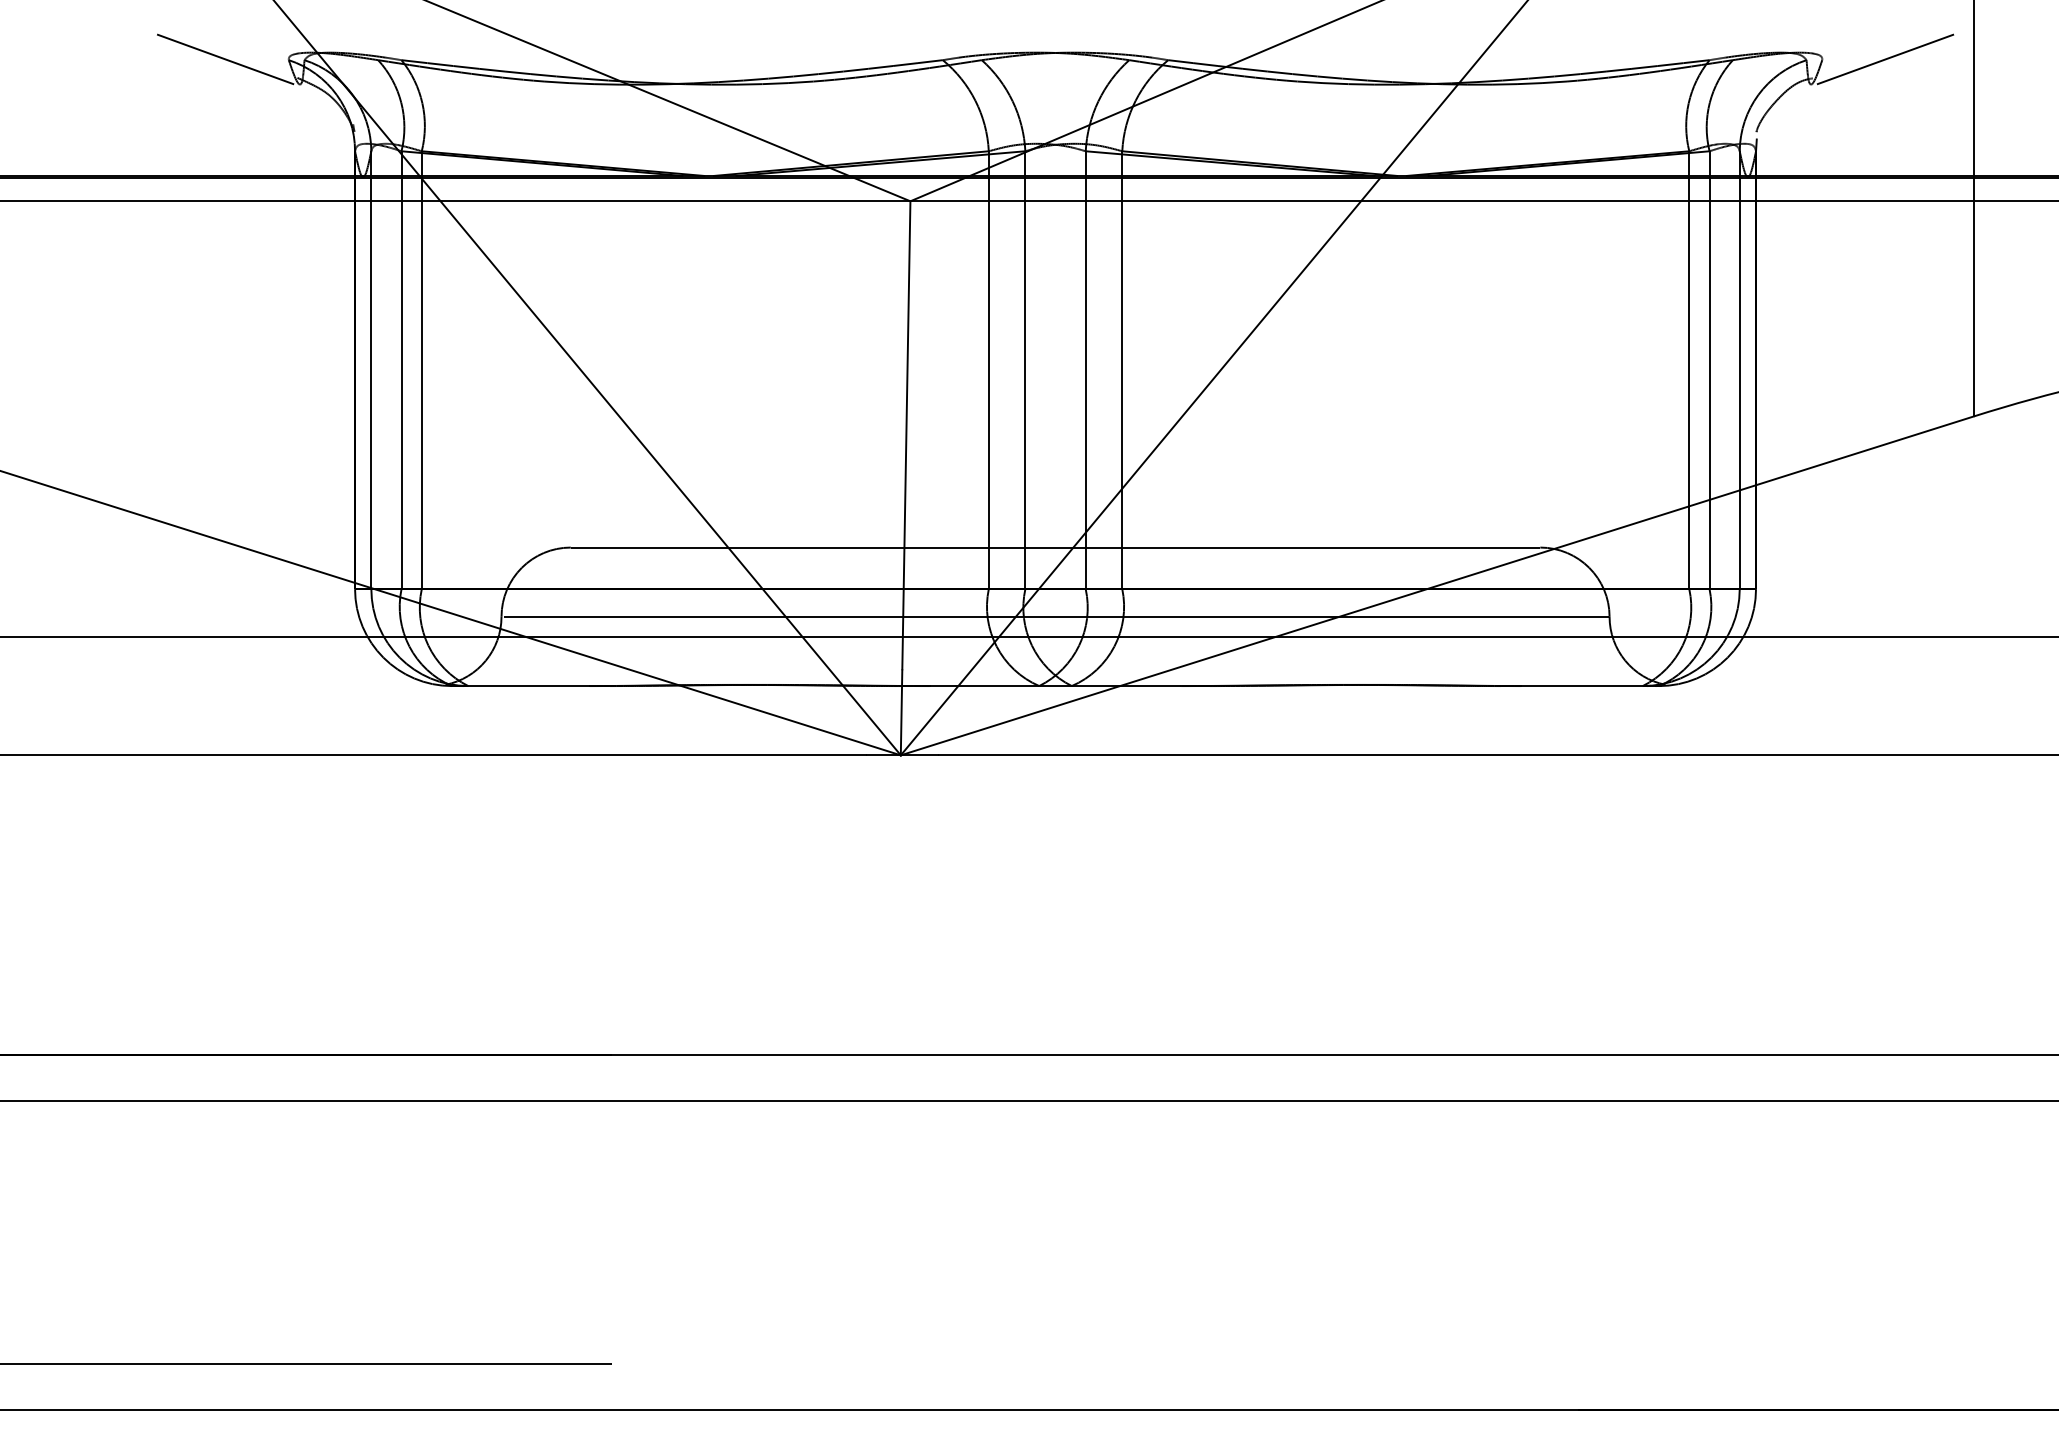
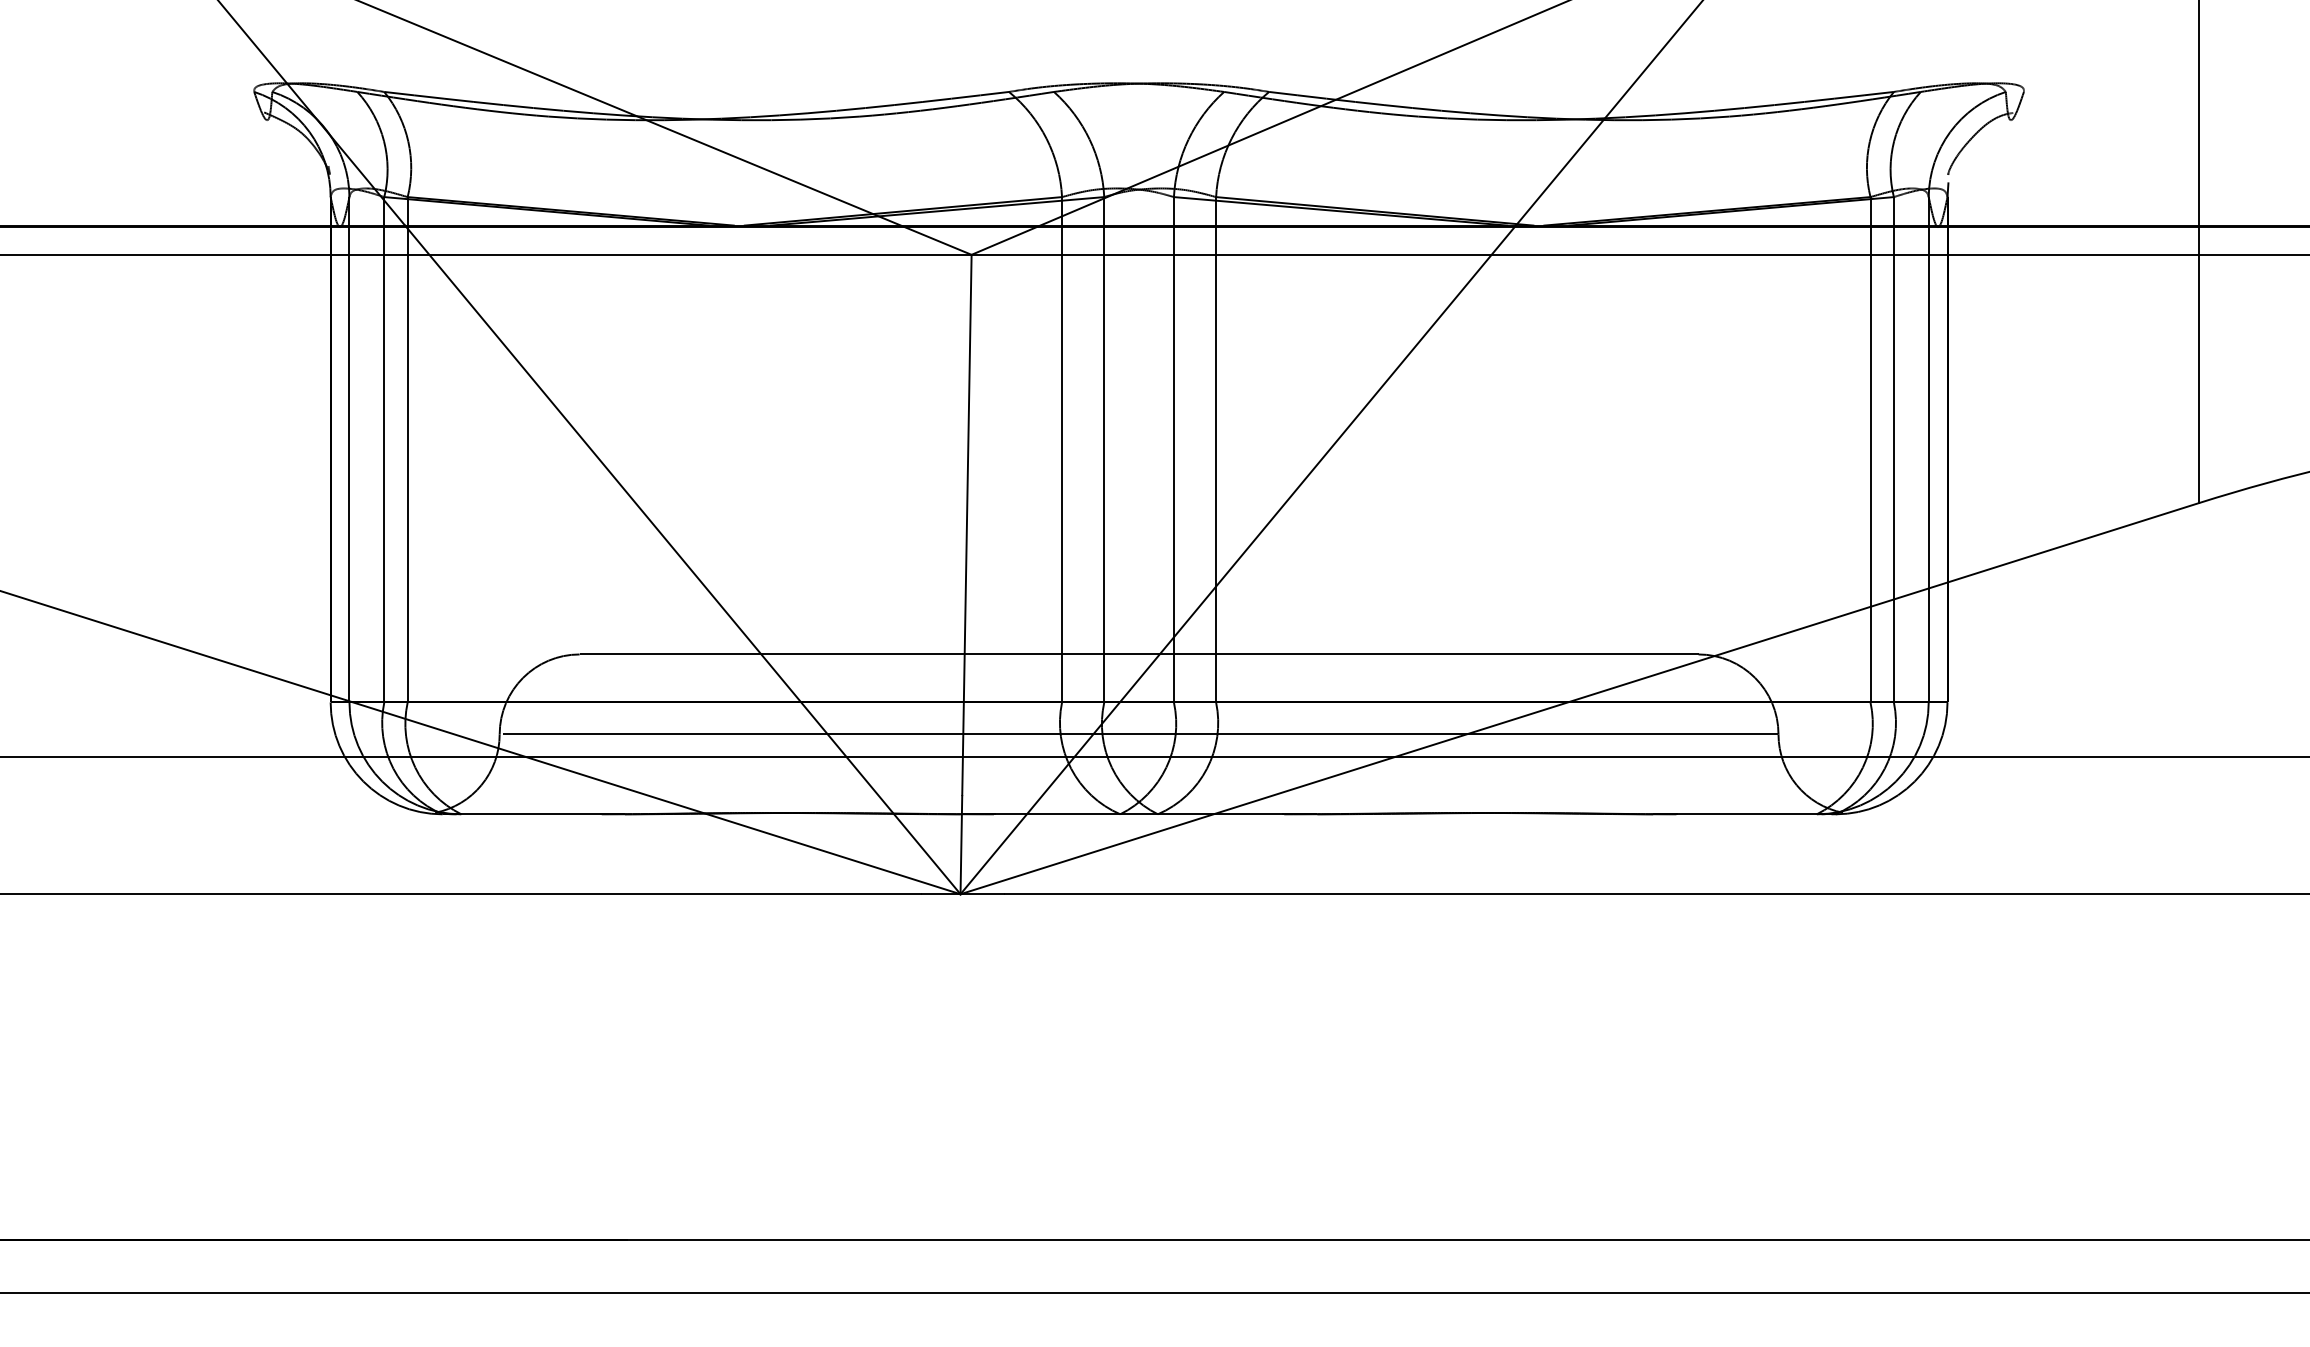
line: (225, 59) -> (181, 91), removed
line: (1885, 59) -> (2096, 91), removed

